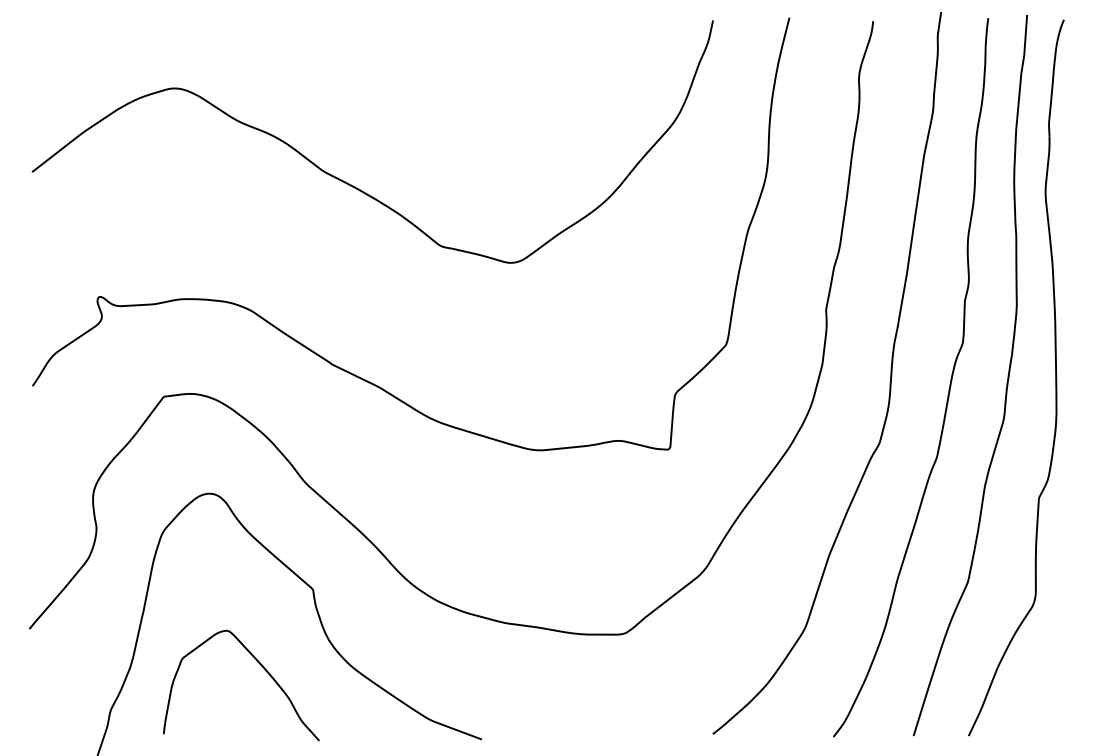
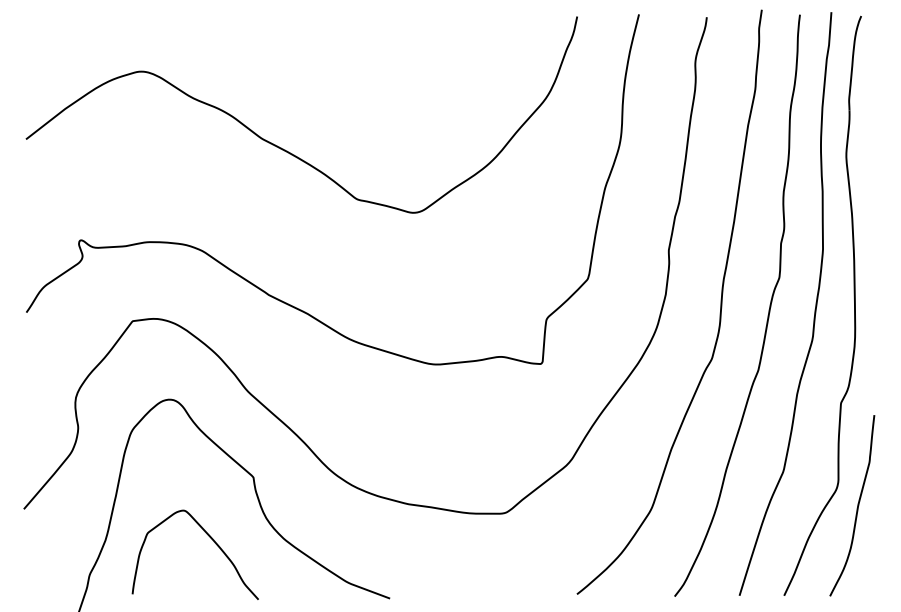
curve: (1058, 627) -> (856, 507), added

